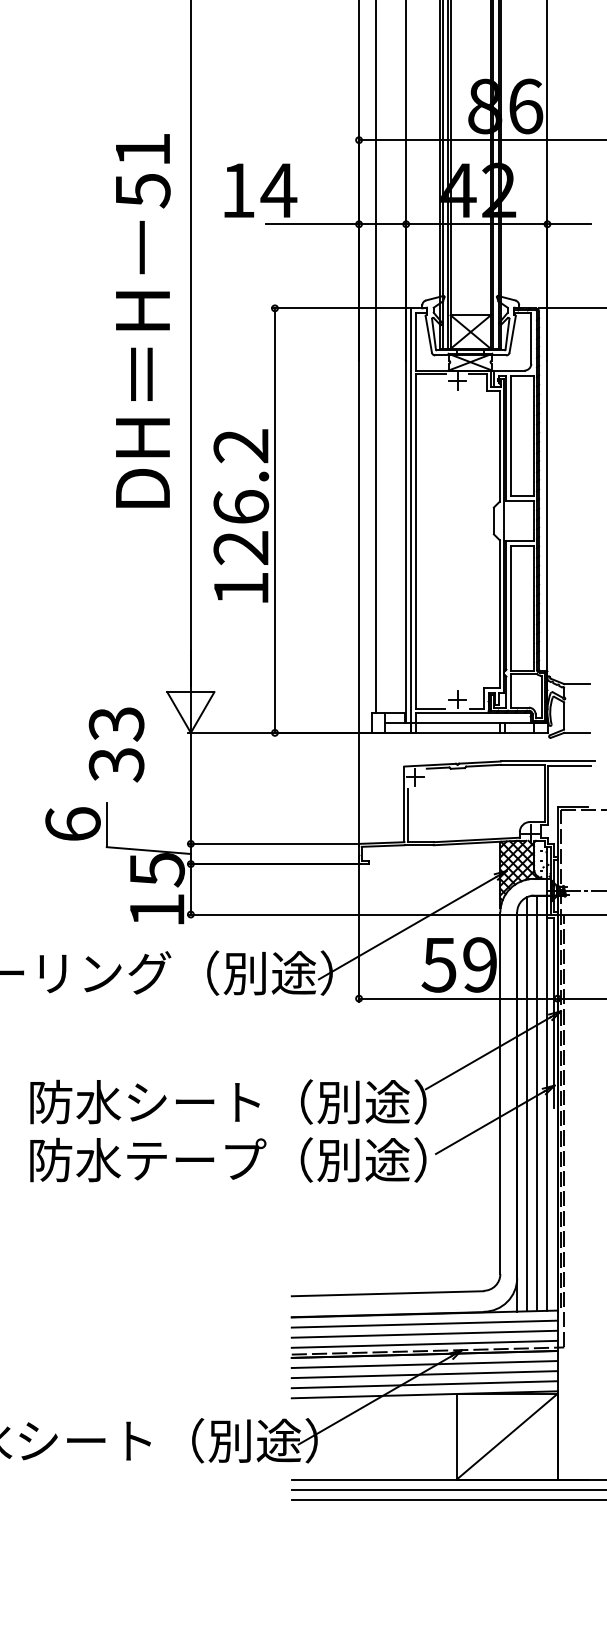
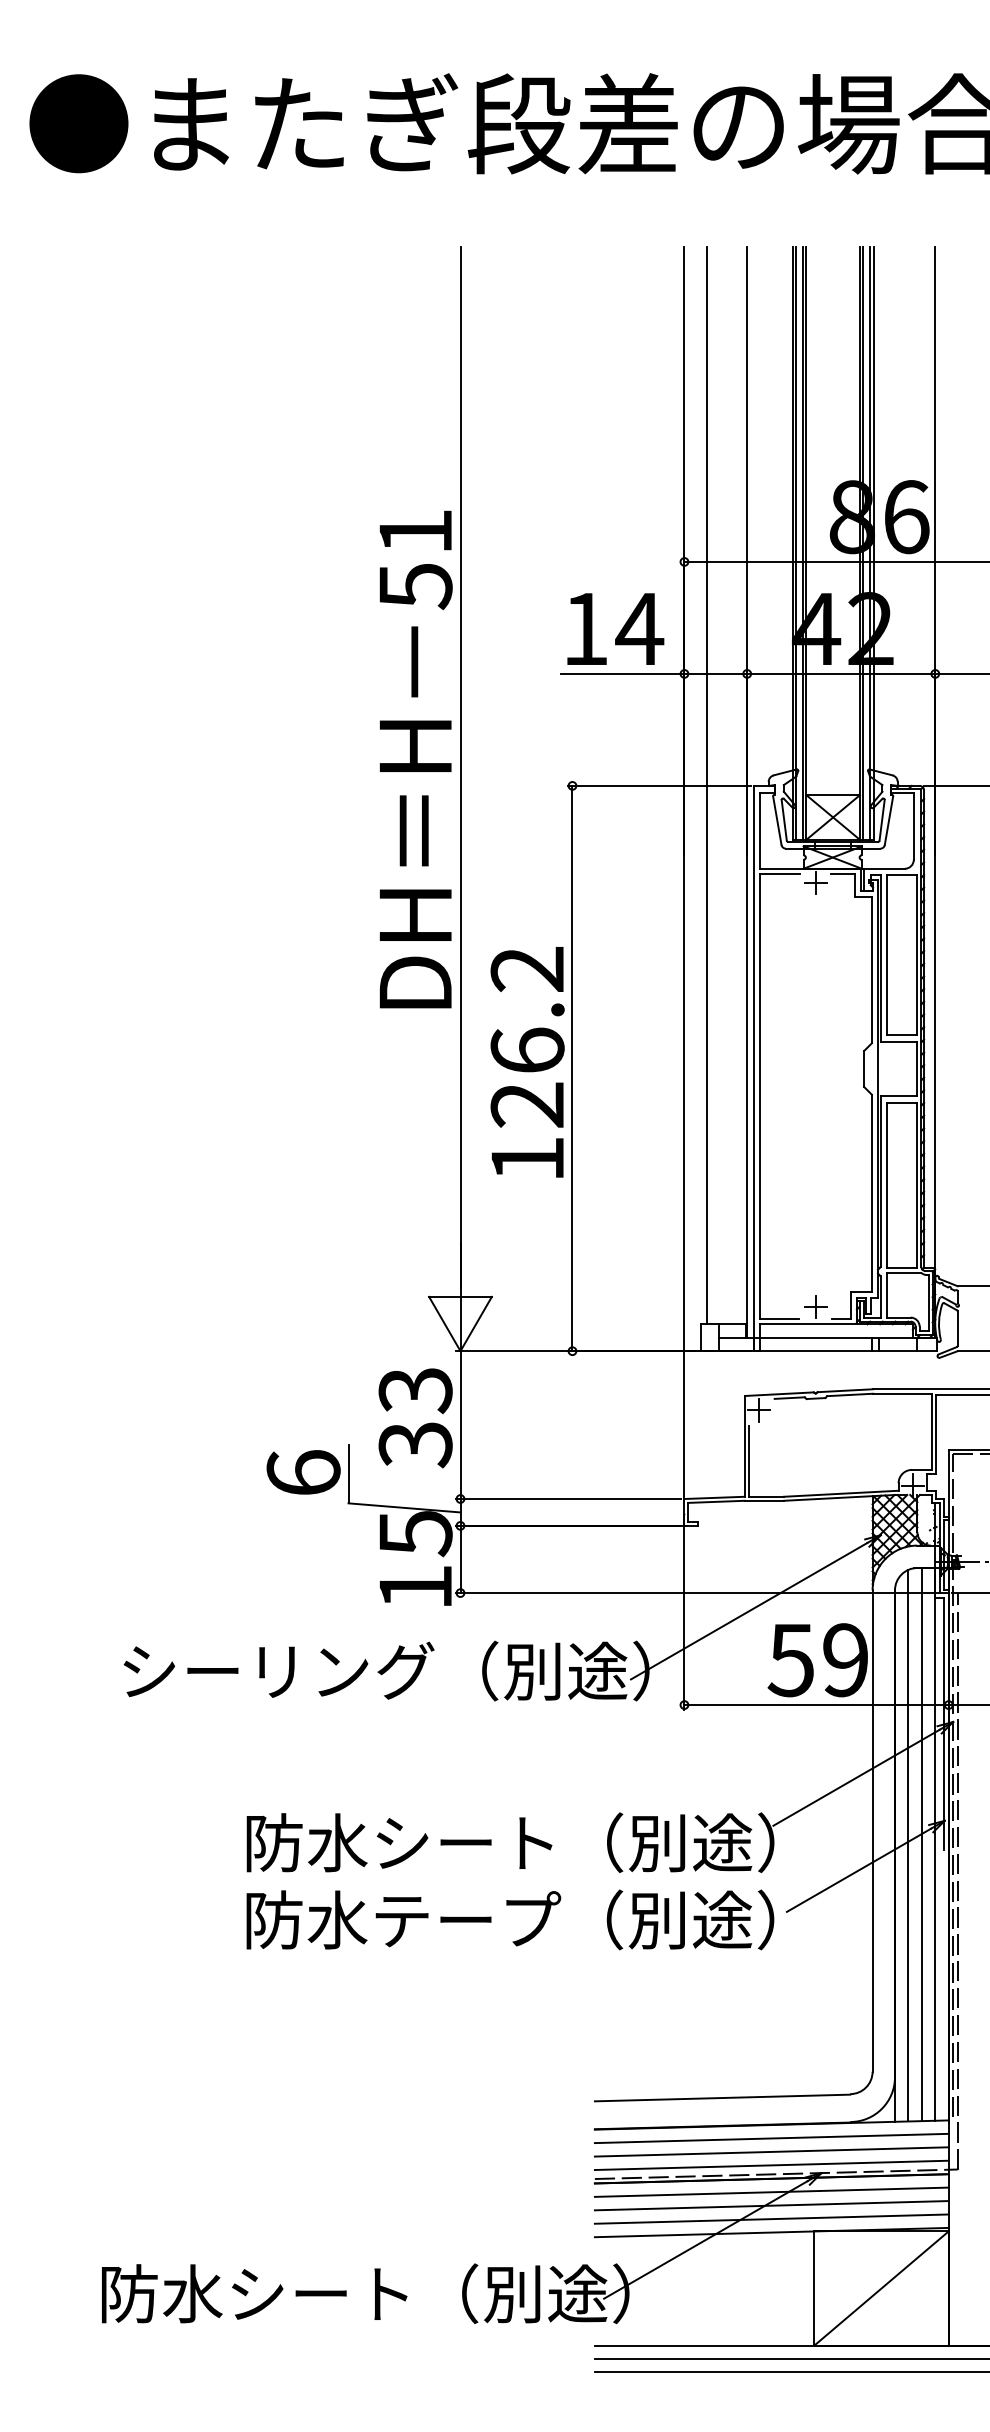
text: (260, 190) -> (615, 628), moved
text: (142, 320) -> (415, 759), moved
text: (116, 745) -> (415, 1418), moved

